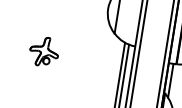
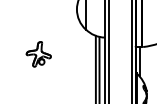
part: (43, 51) -> (38, 54), moved

